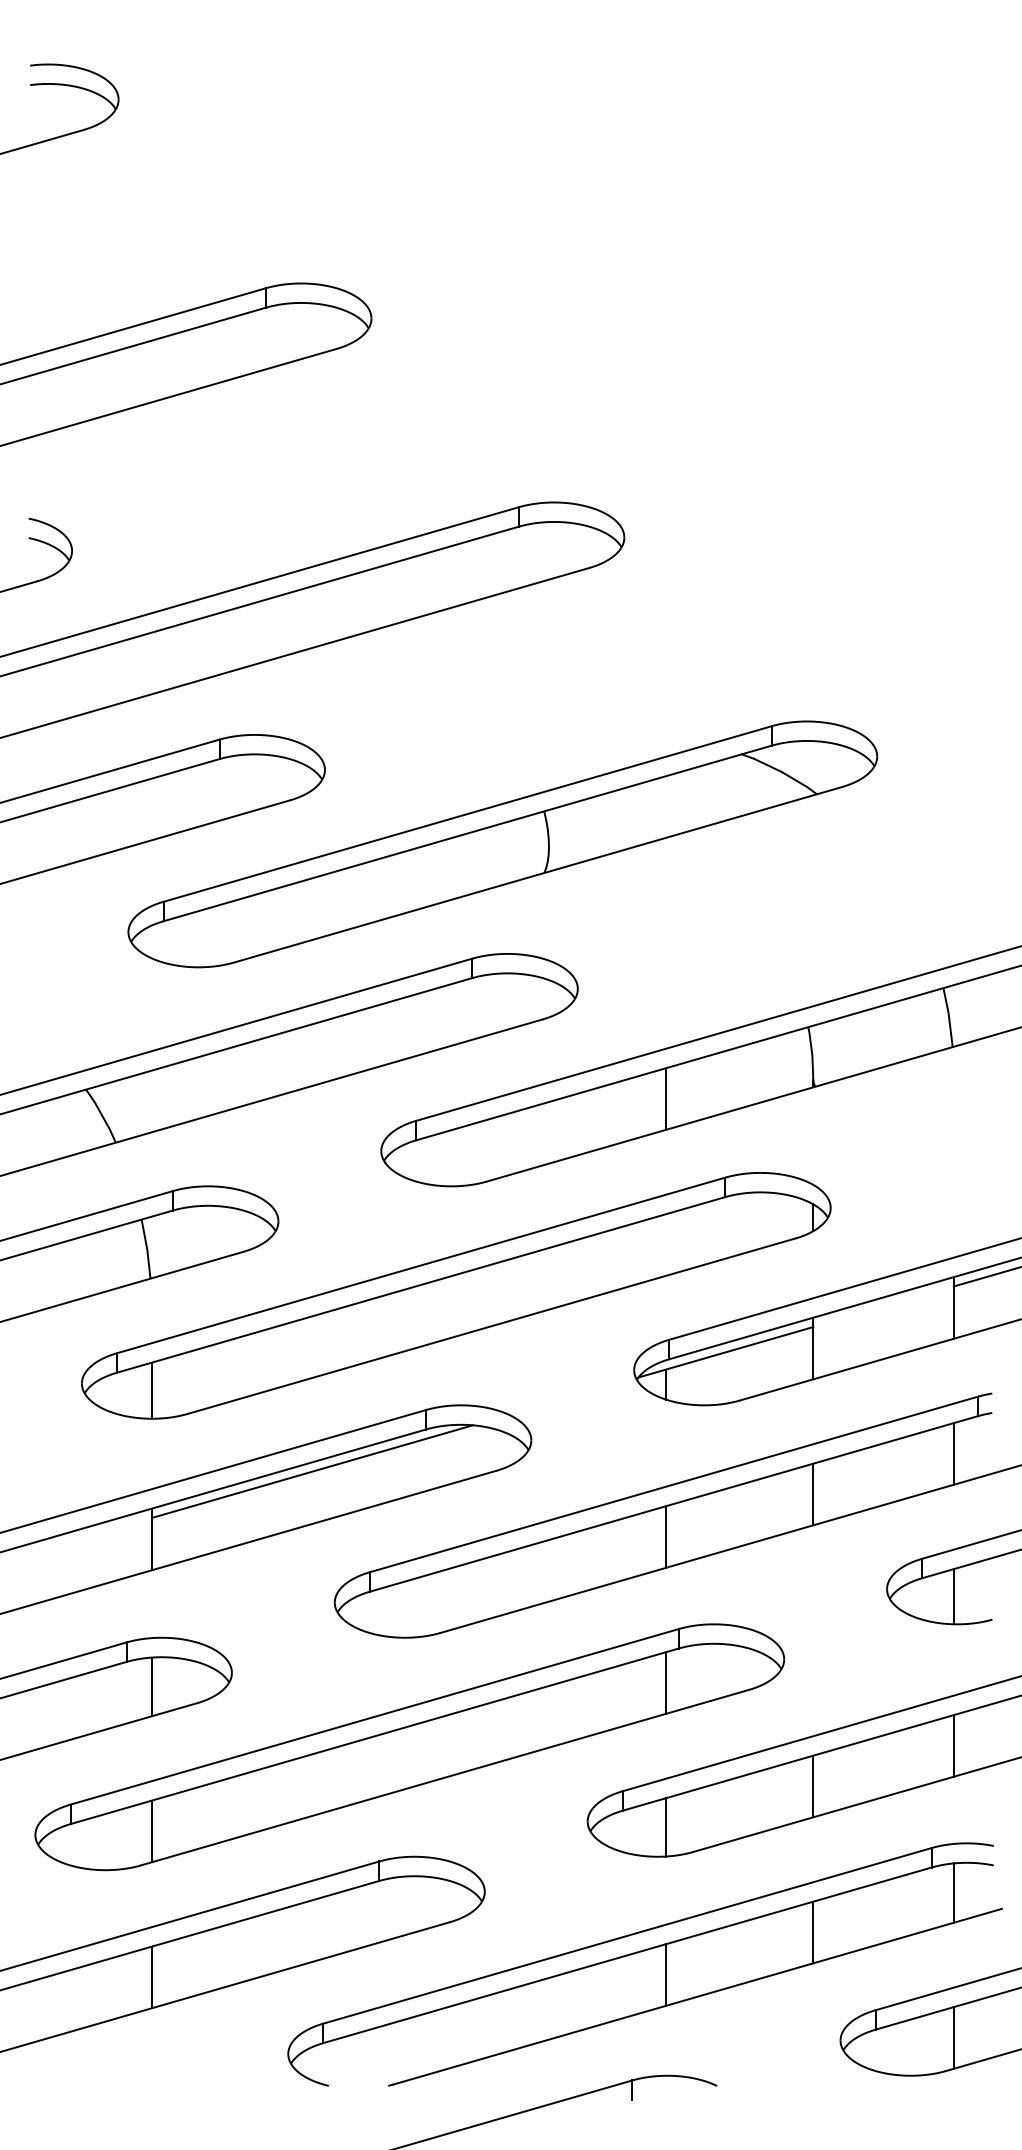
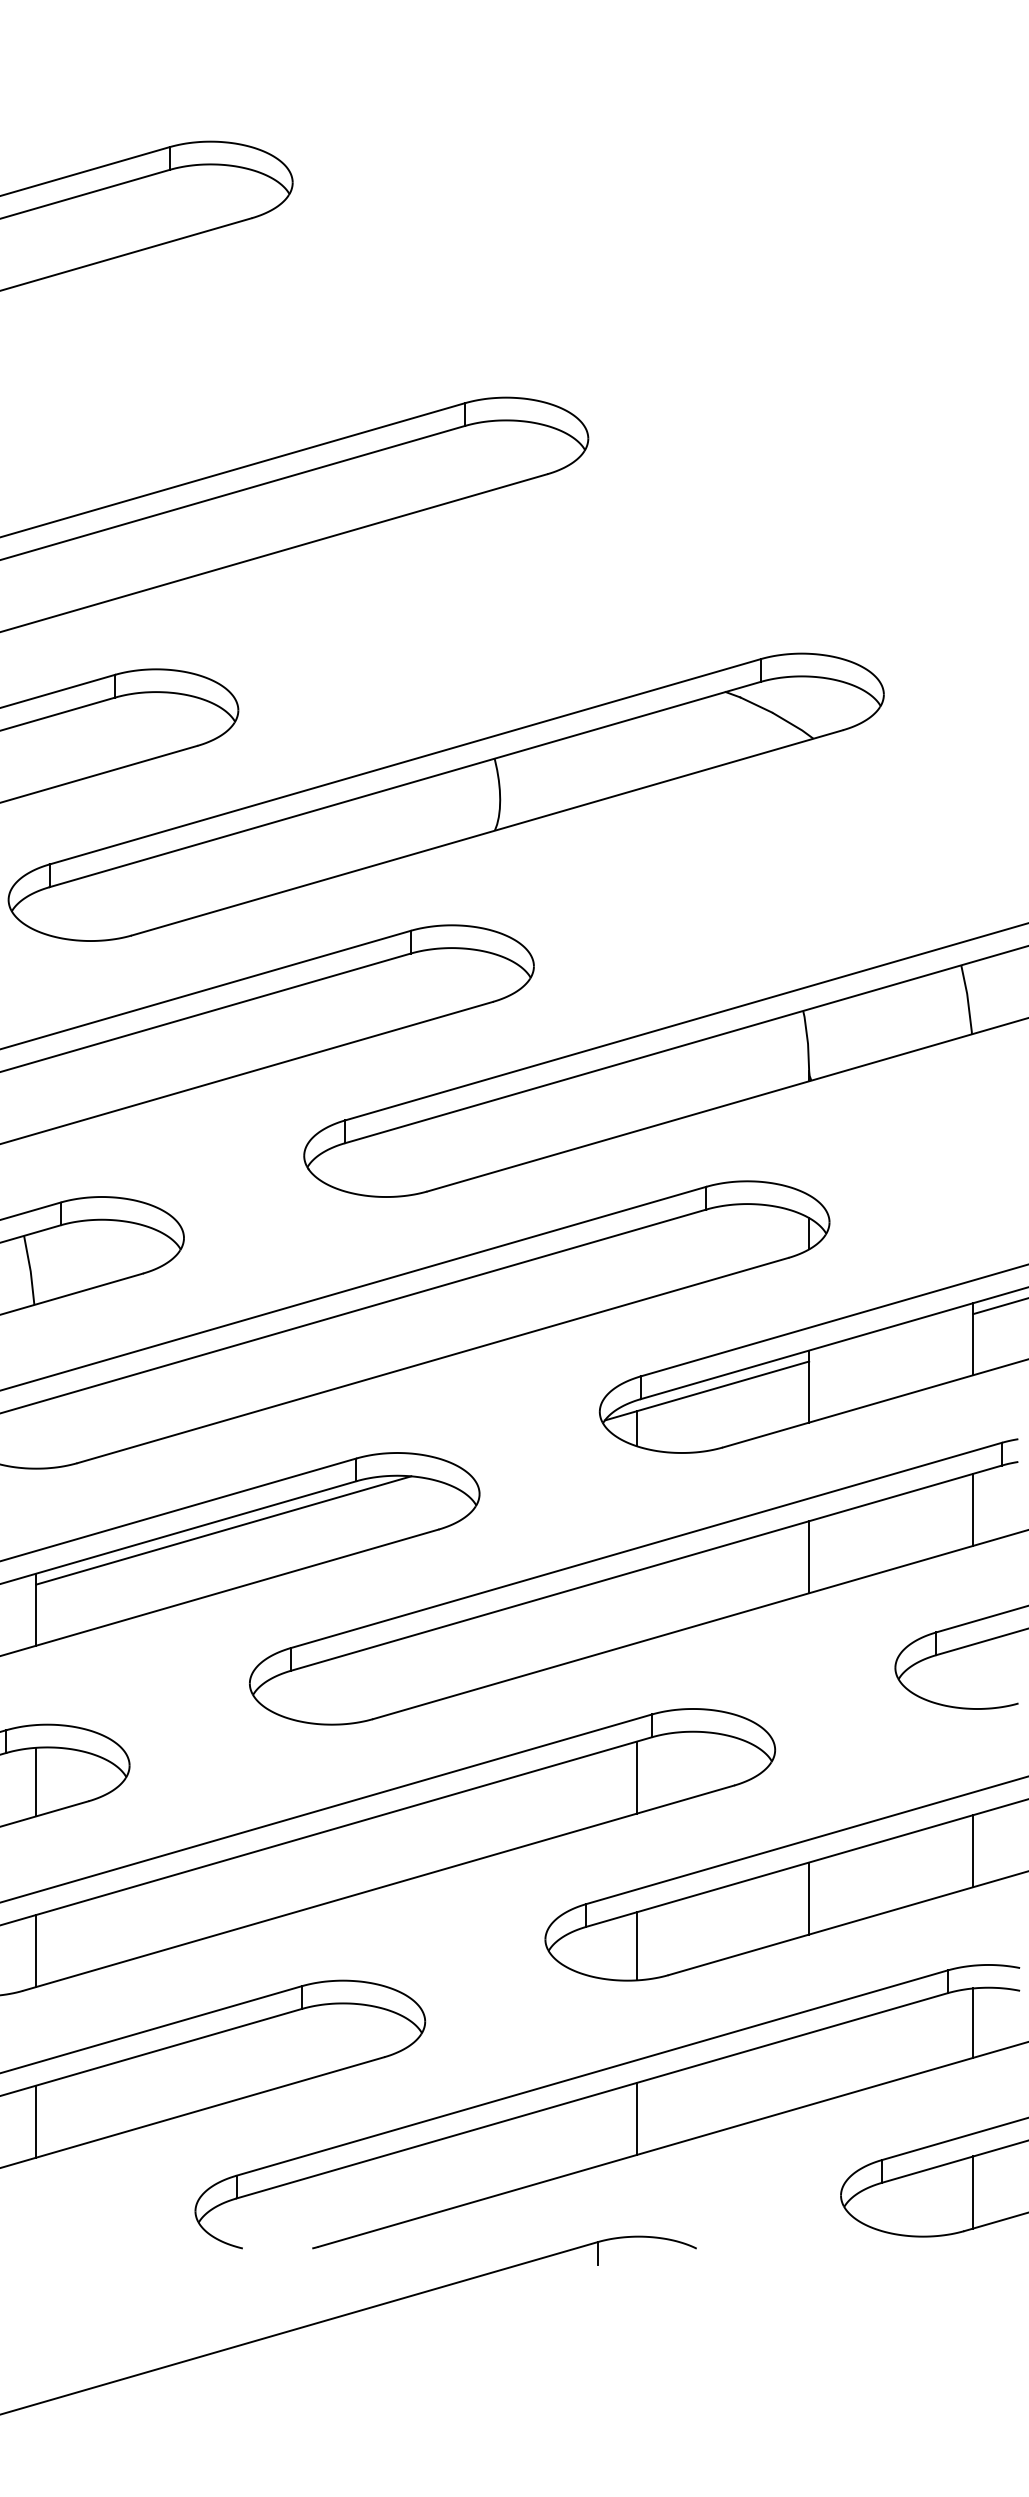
line: (665, 1098) -> (636, 1094), removed
line: (152, 1390) -> (36, 1435), removed
line: (665, 1536) -> (636, 1606), removed
line: (953, 1596) -> (973, 1676), removed
line: (813, 1932) -> (809, 2069), removed

